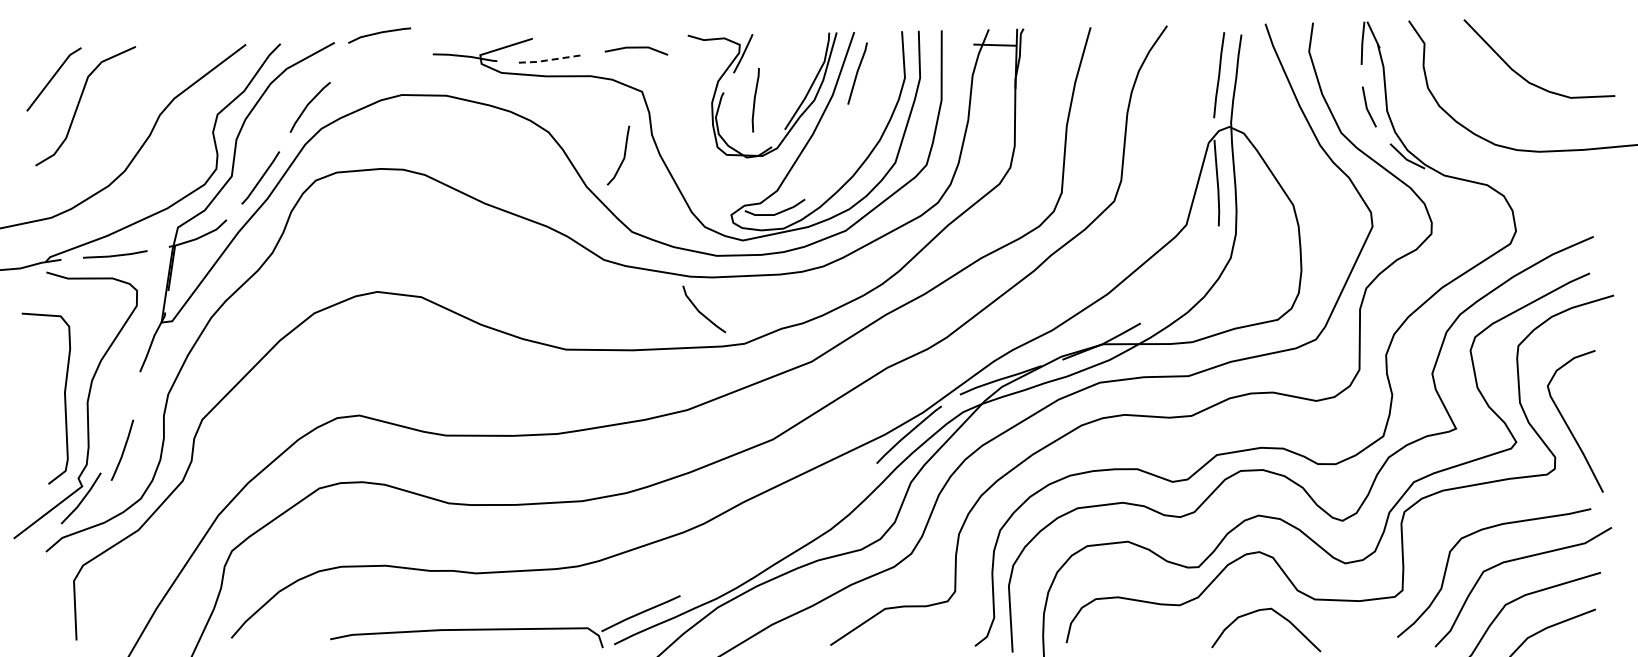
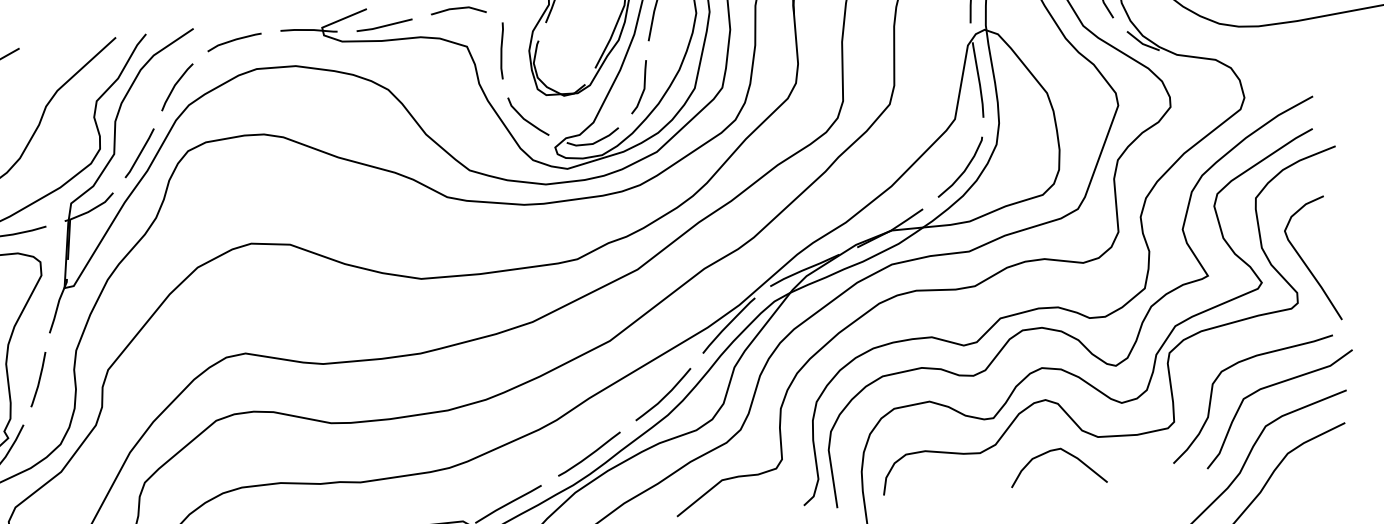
line: (379, 33) -> (234, 40), moved
line: (550, 59) -> (384, 25), dashed -> solid
line: (755, 100) -> (502, 51), moved
line: (623, 155) -> (643, 86), moved
curve: (1191, 283) -> (964, 170), added
line: (700, 311) -> (525, 118), moved
line: (123, 449) -> (39, 378), moved
curve: (828, 507) -> (664, 395), added
curve: (738, 565) -> (590, 454), added

